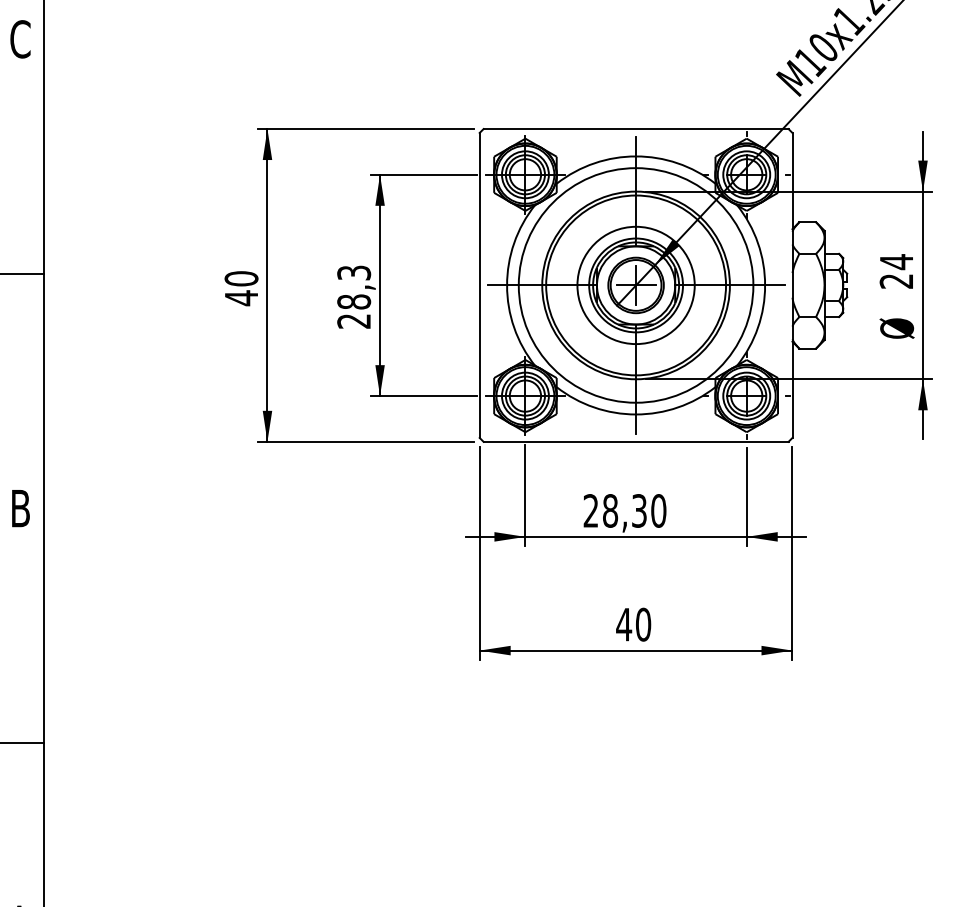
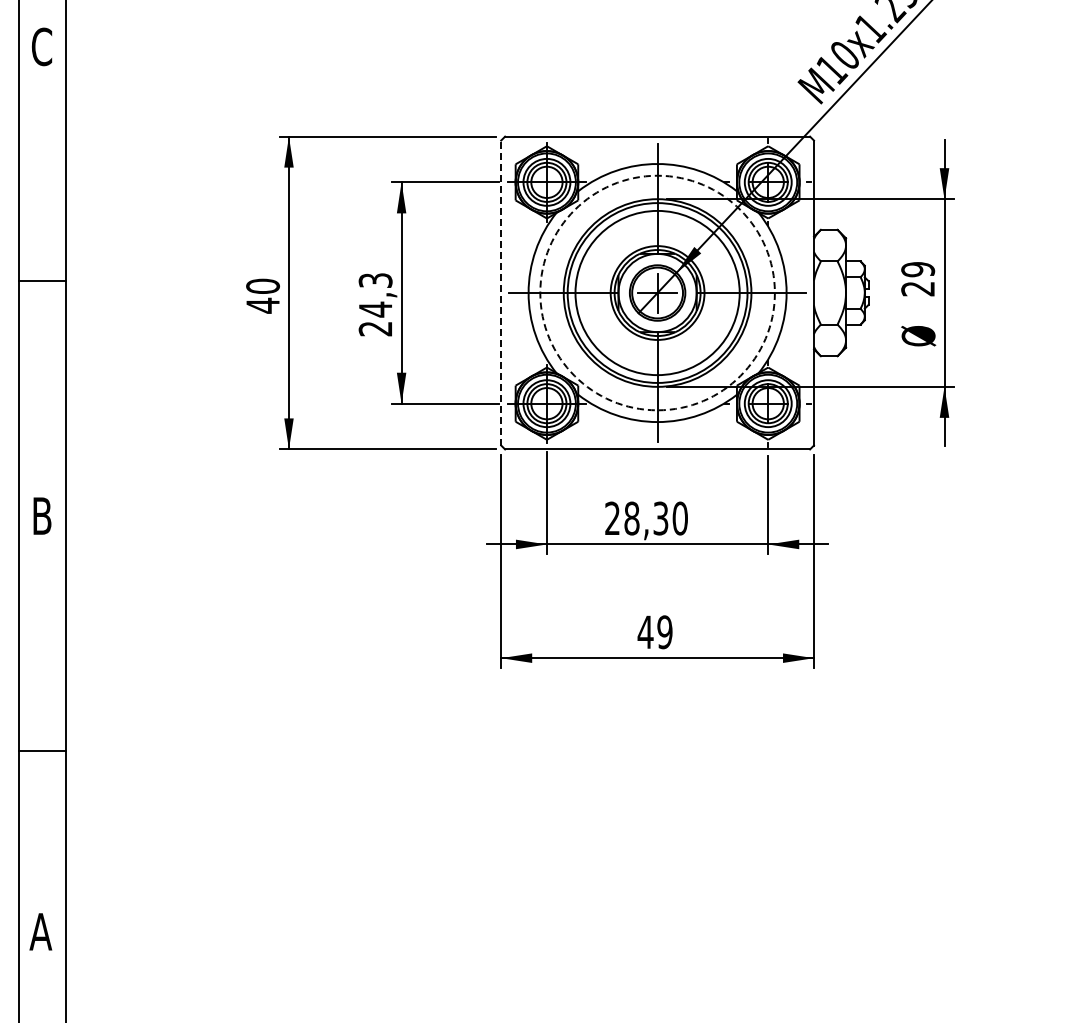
text: (896, 261) -> (918, 269), 24 -> 29
line: (479, 284) -> (501, 292), solid -> dashed
circle: (635, 284) -> (657, 292), size x1.4
circle: (635, 284) -> (657, 292), solid -> dashed
text: (353, 301) -> (375, 309), 28,3 -> 24,3
text: (642, 624) -> (664, 632), 40 -> 49

